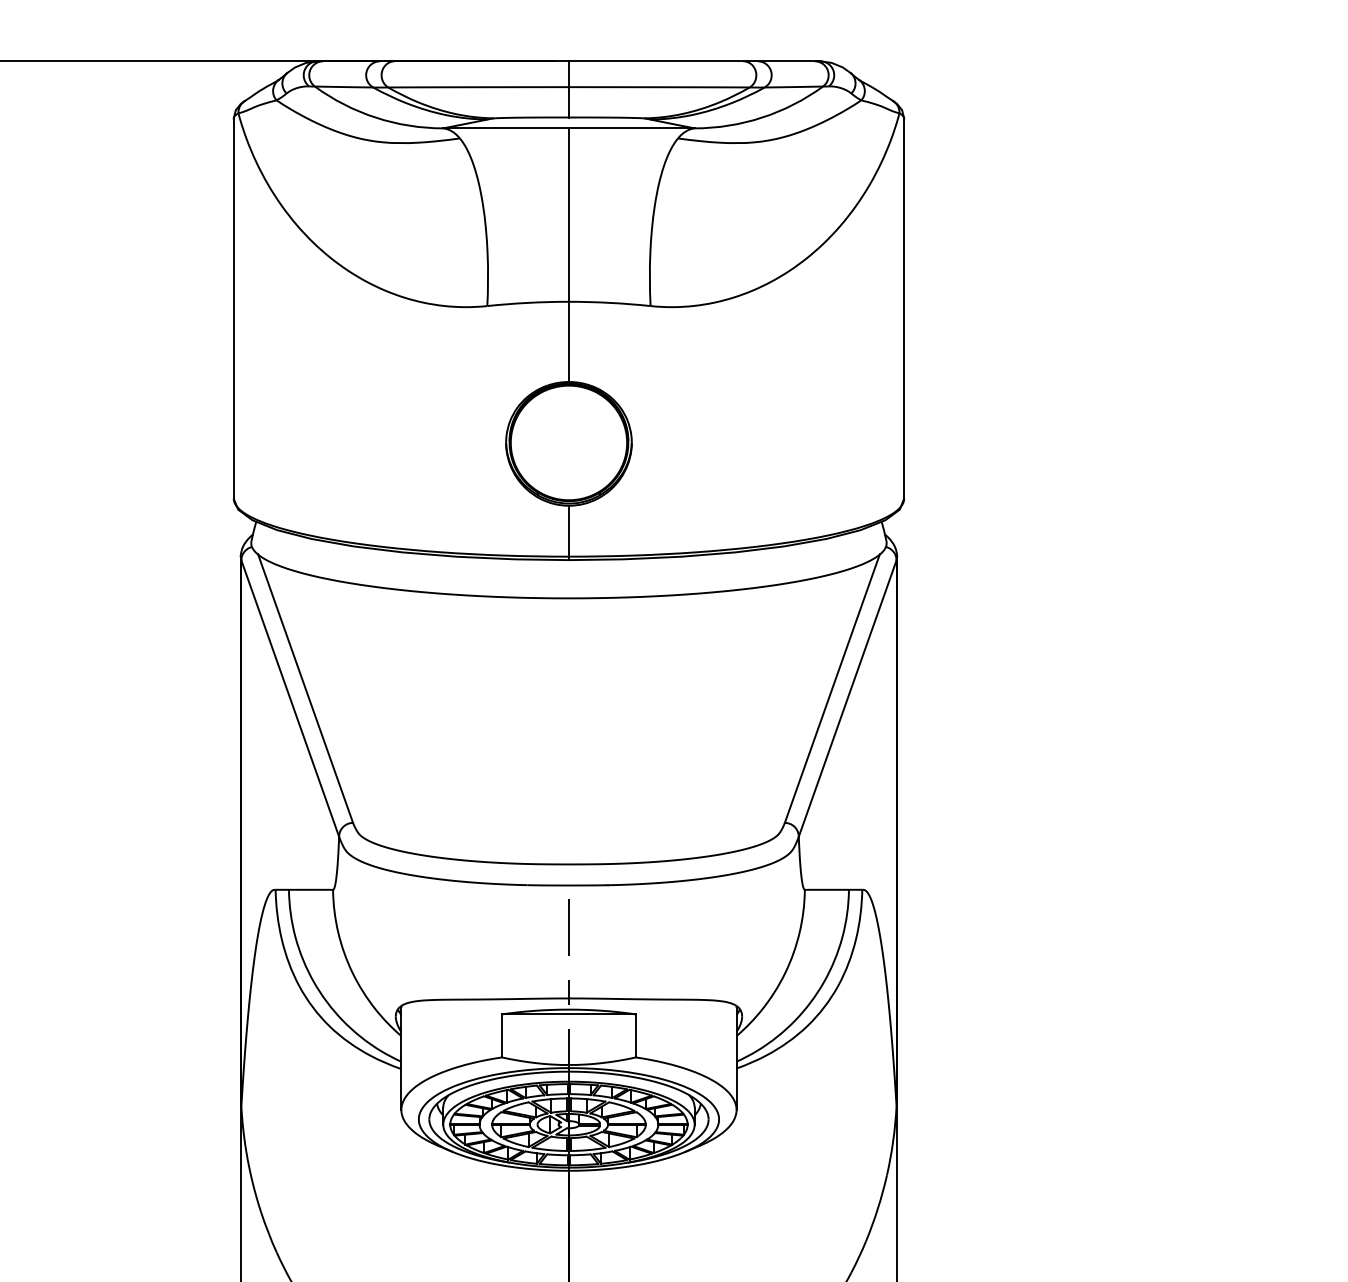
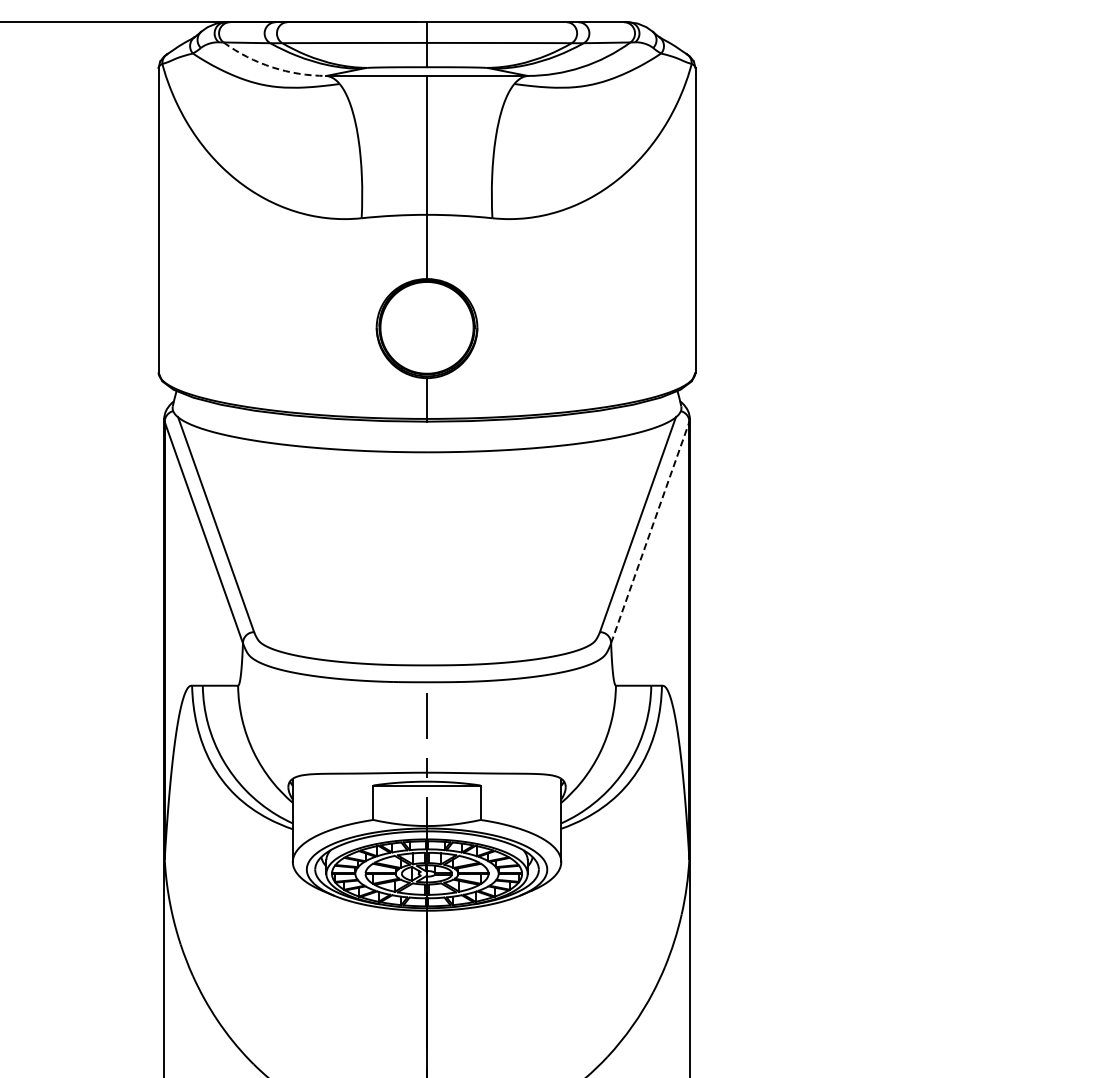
arc: (375, 117) -> (272, 67), solid -> dashed
line: (847, 698) -> (650, 532), solid -> dashed

